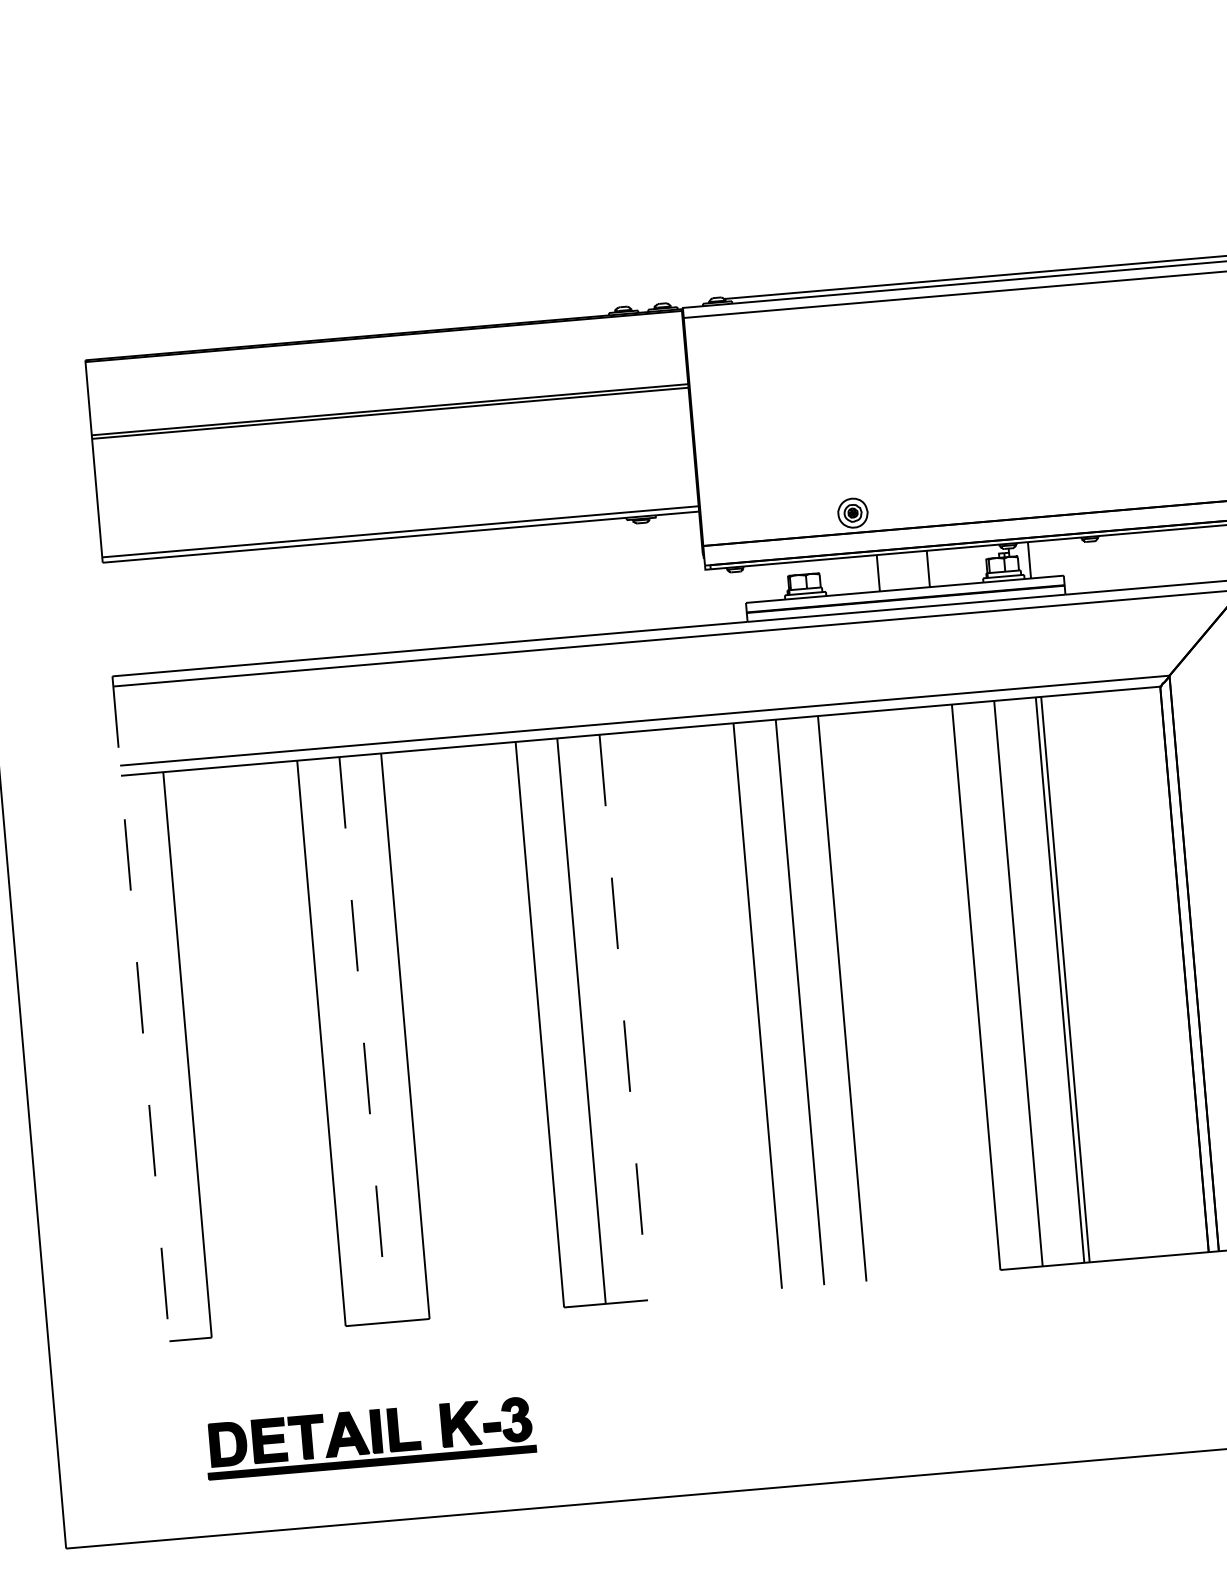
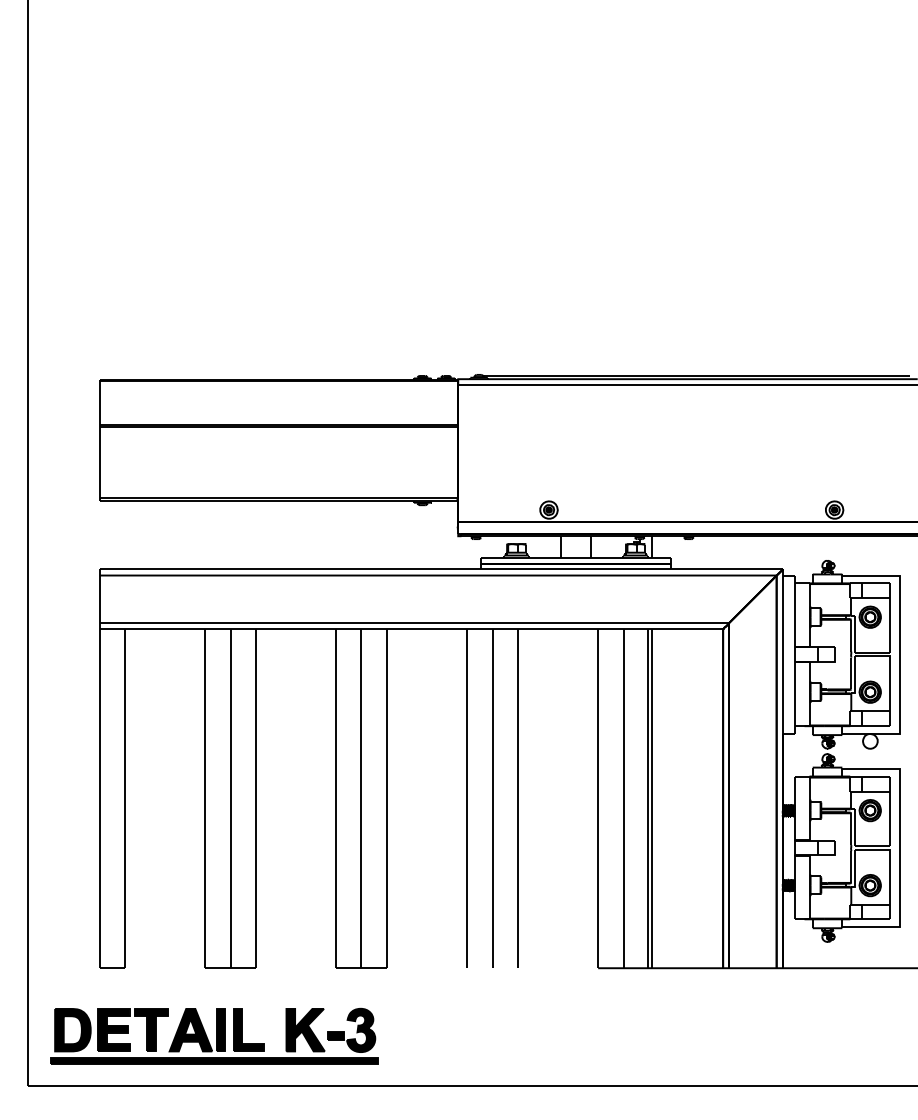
line: (140, 1009) -> (99, 769), dashed -> solid
line: (623, 1017) -> (386, 798), dashed -> solid
line: (363, 1039) -> (230, 798), dashed -> solid
part: (370, 1437) -> (214, 1035), size x1.67

